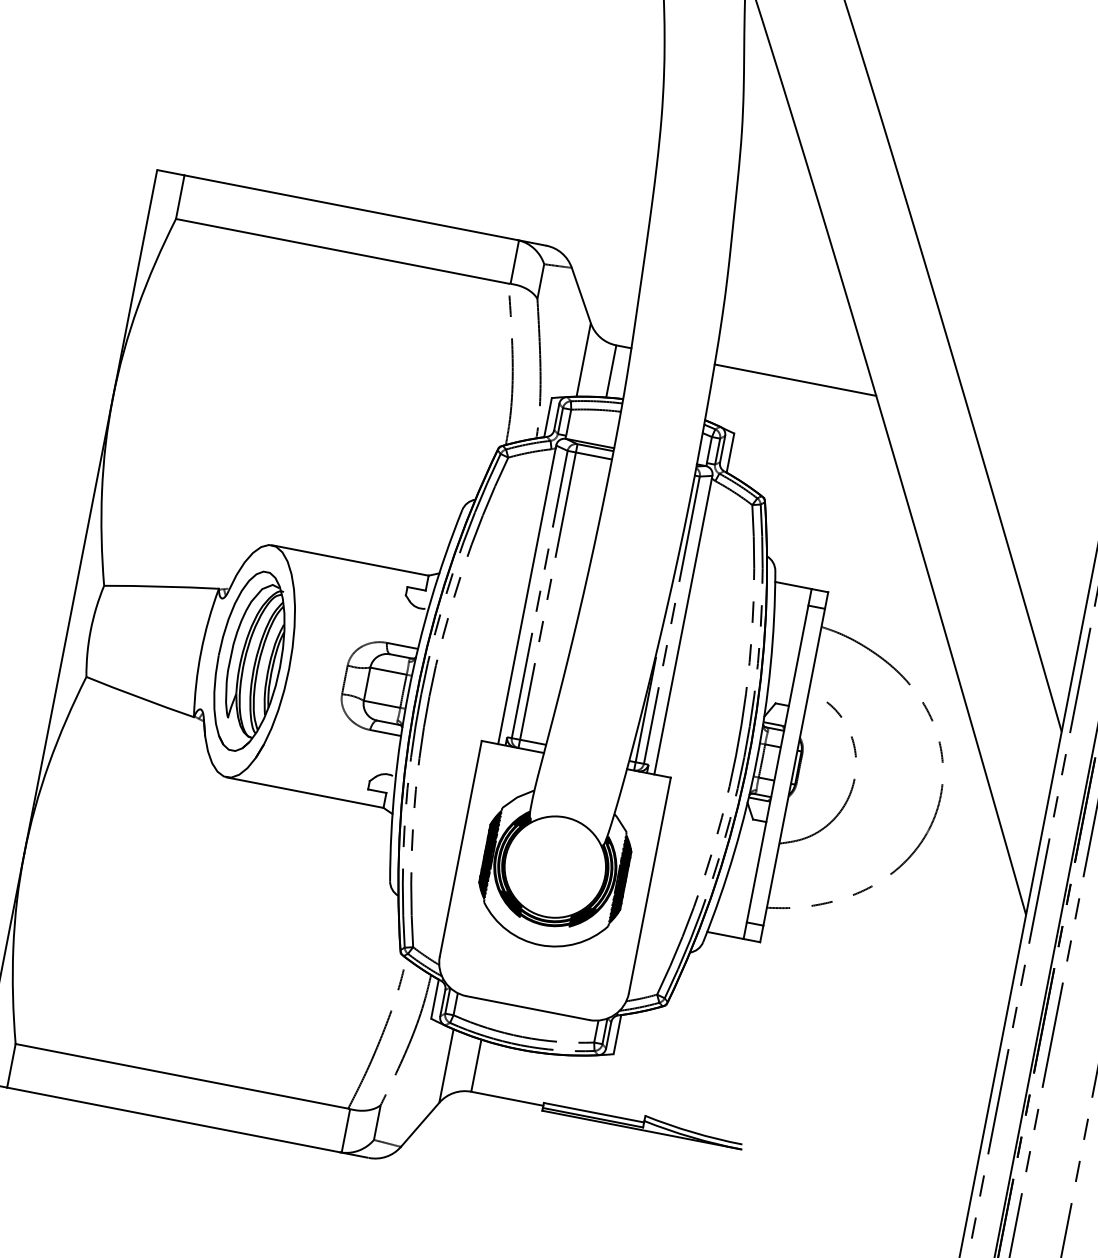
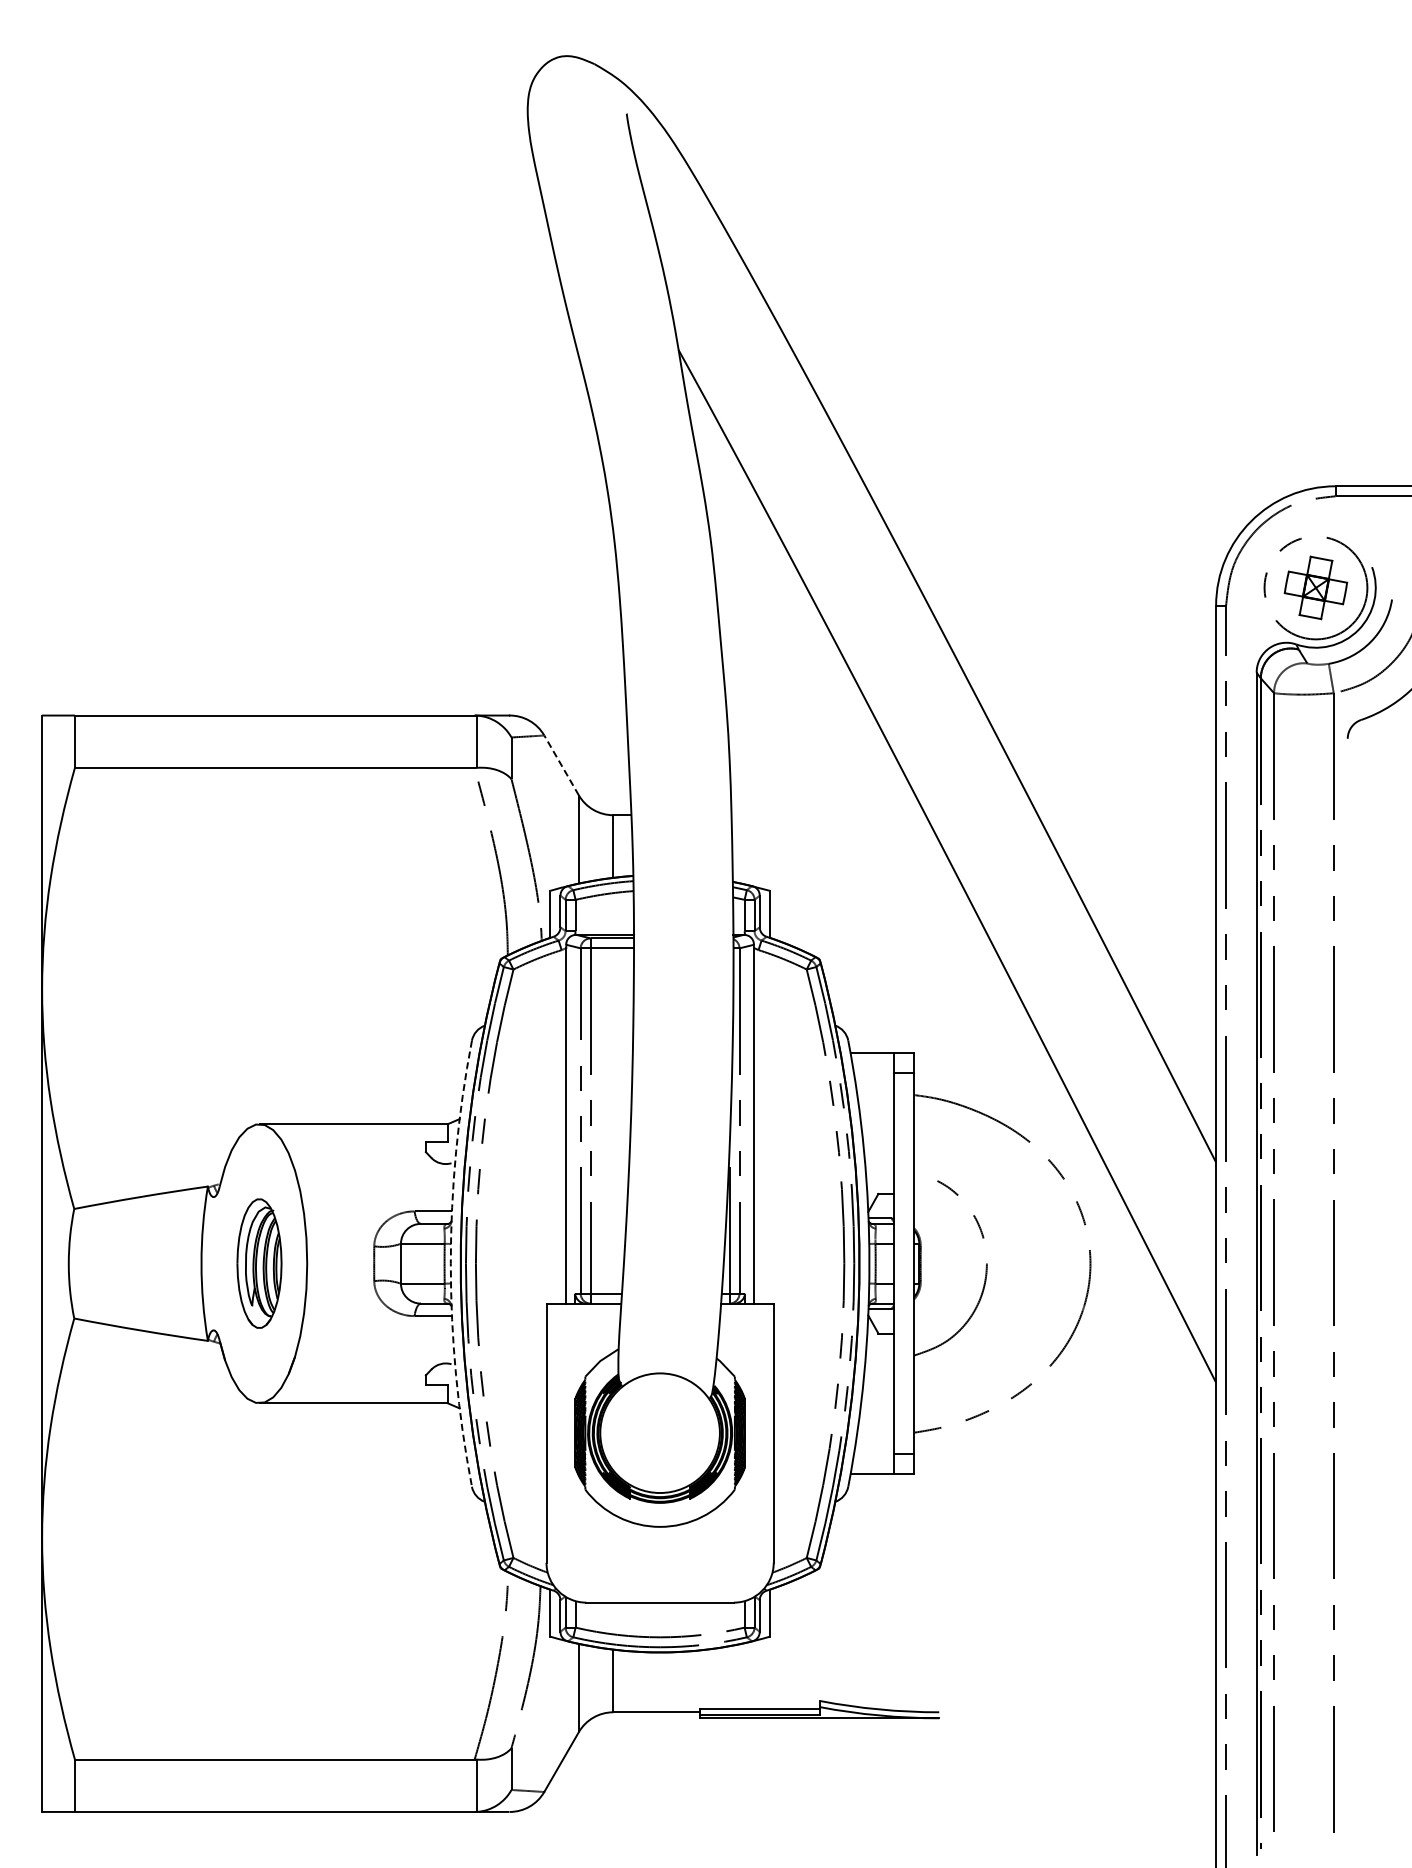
line: (581, 295) -> (561, 765), solid -> dashed
line: (795, 380) -> (828, 815), removed
part: (249, 661) -> (259, 1263), size x0.6
arc: (408, 692) -> (450, 1263), solid -> dashed

